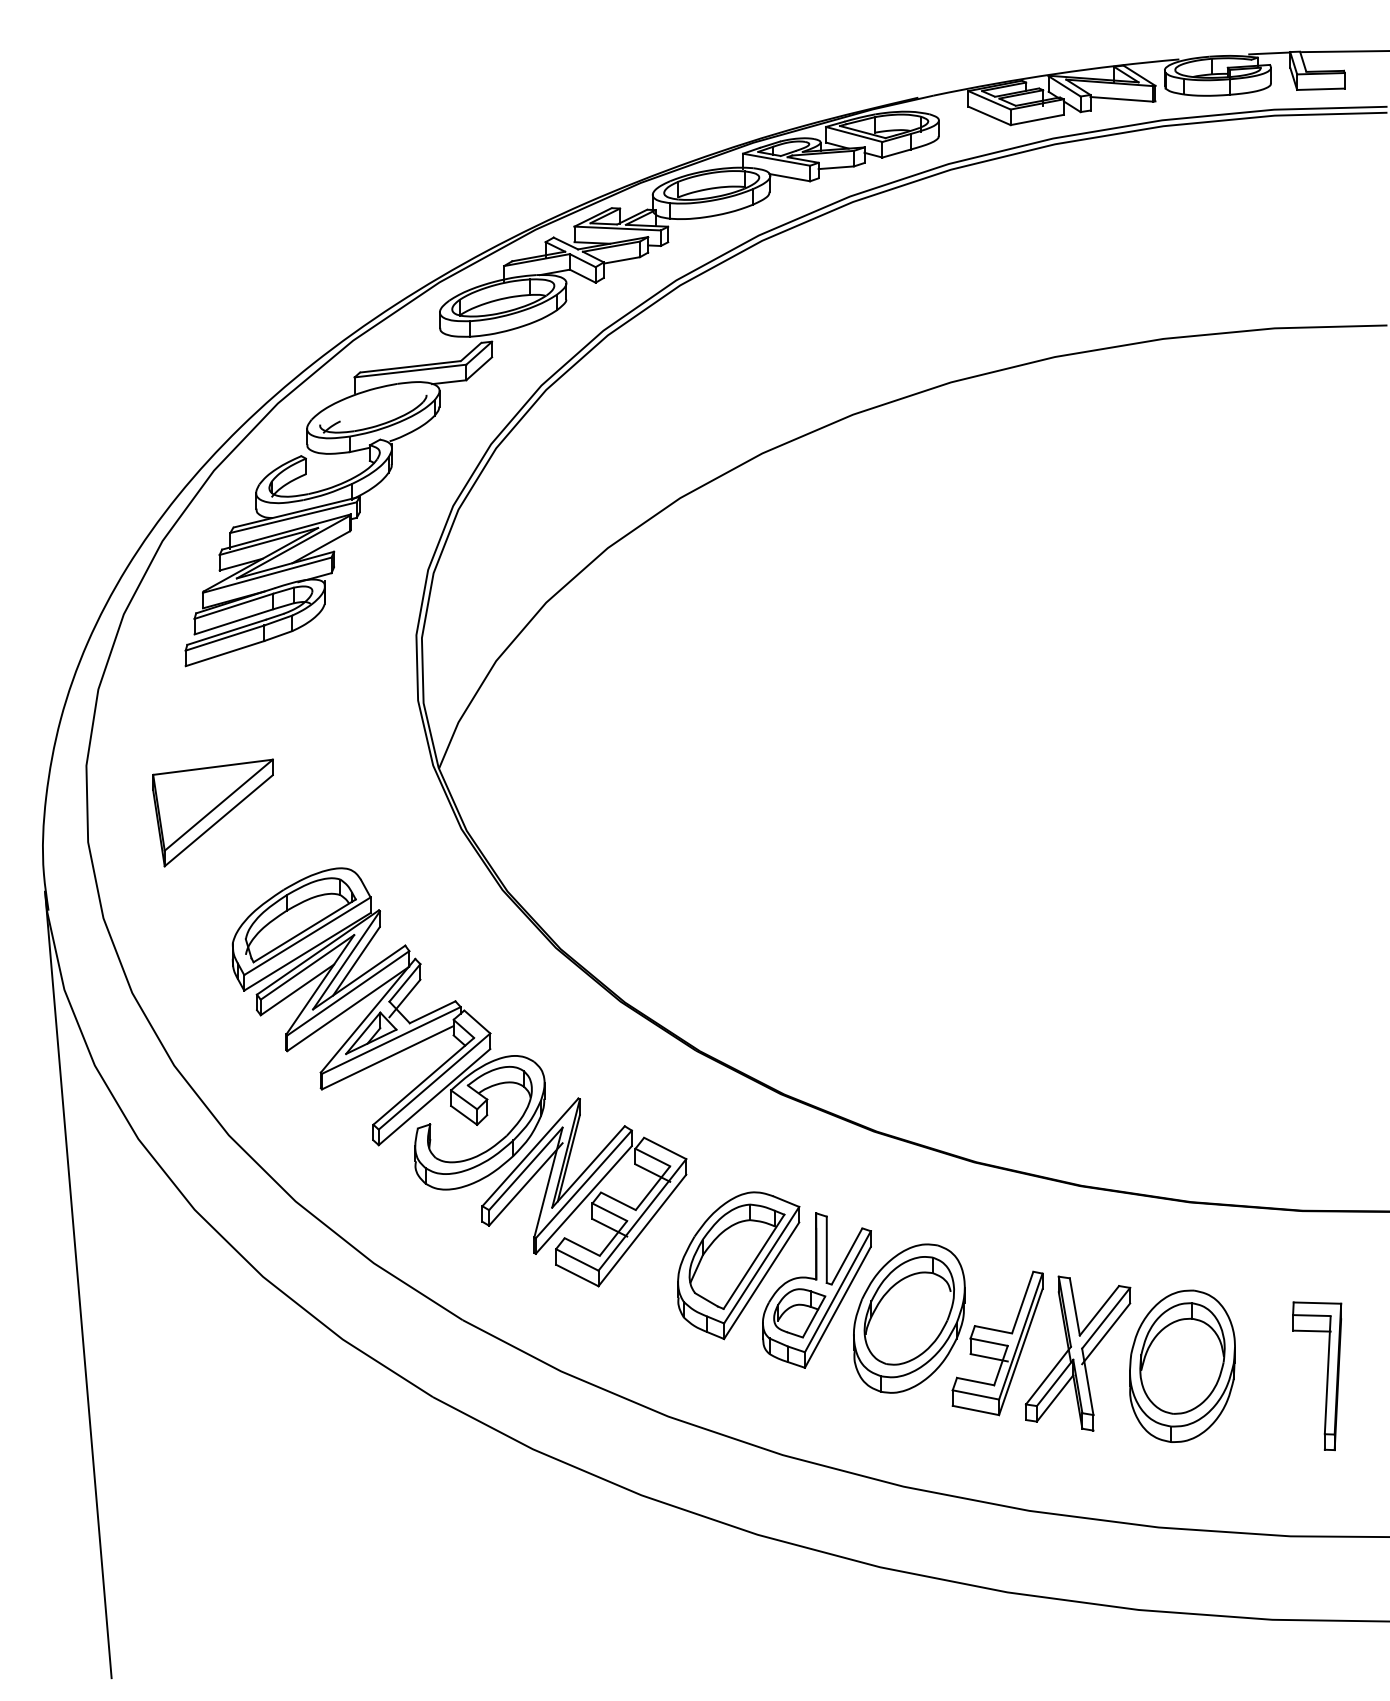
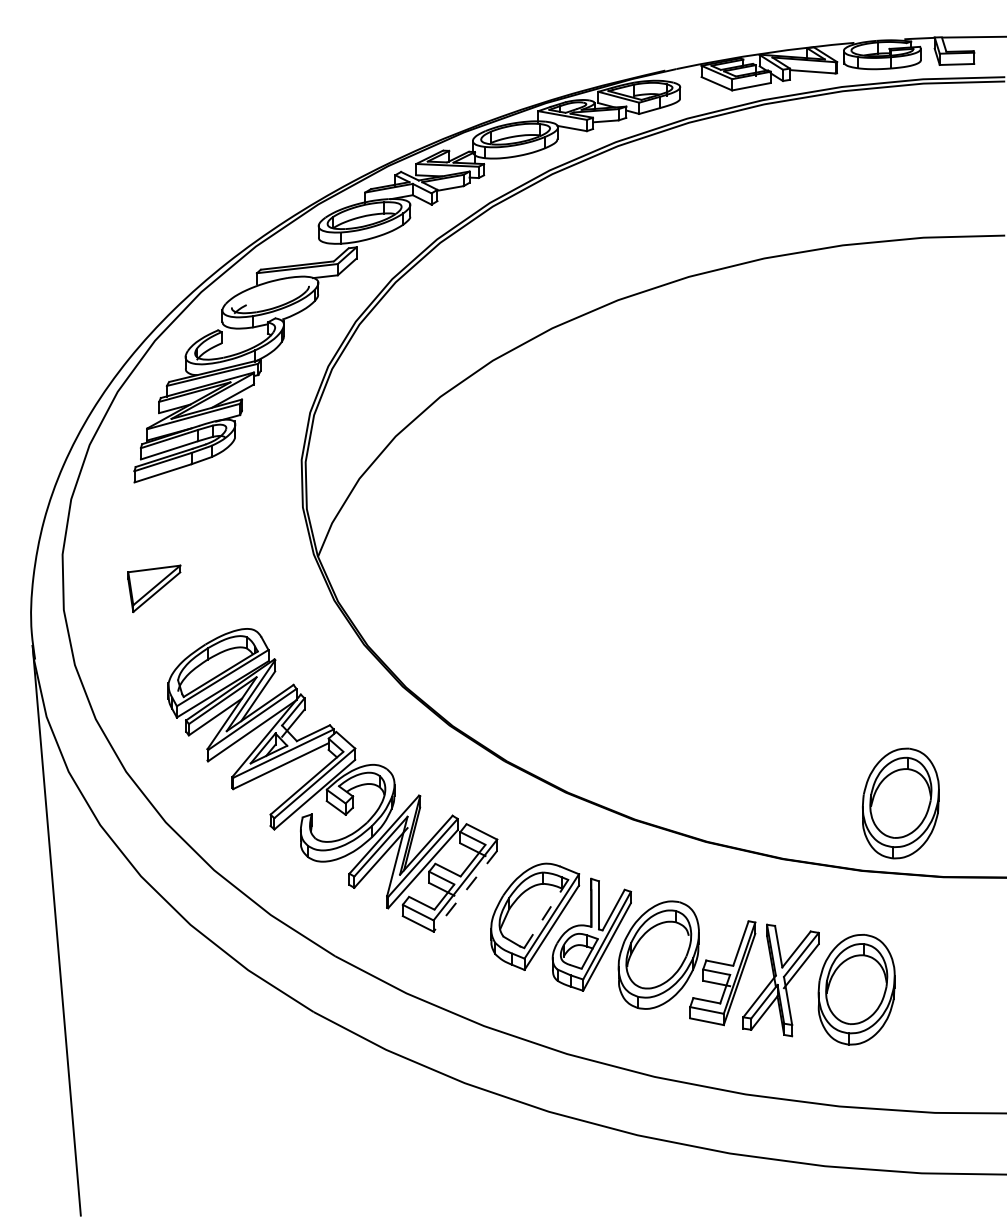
part: (212, 812) -> (153, 588), size x0.6
part: (1243, 1108) -> (900, 802), added
line: (642, 1230) -> (465, 891), solid -> dashed
line: (754, 1261) -> (546, 913), solid -> dashed
part: (1326, 1375) -> (961, 996), removed

